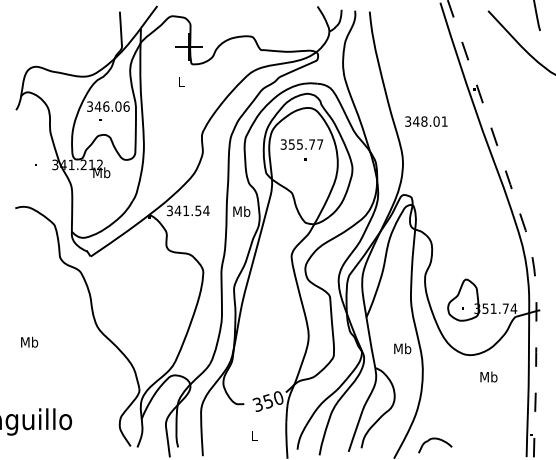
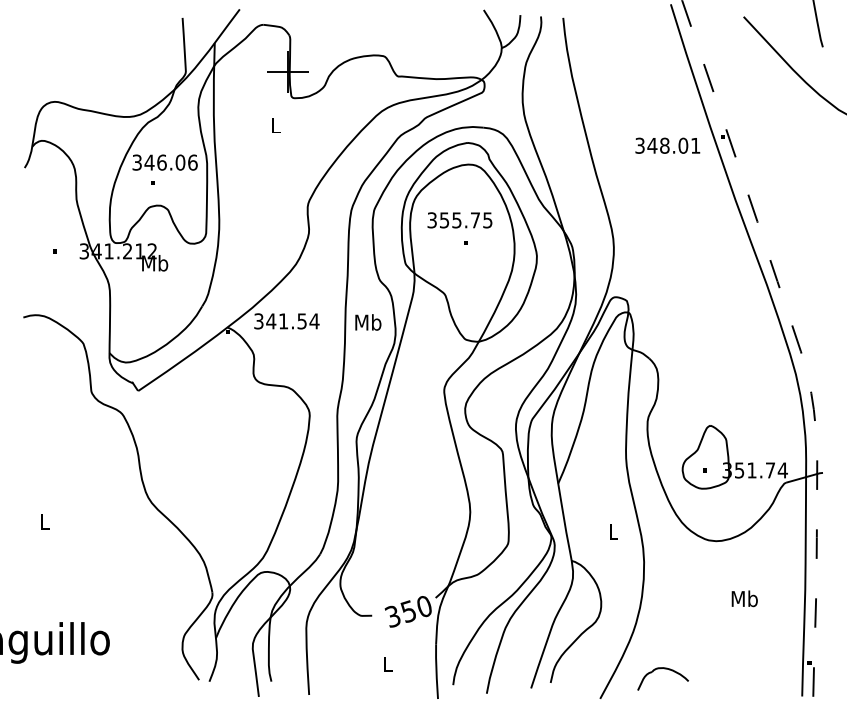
text: (426, 121) -> (667, 145), moved
text: (320, 144) -> (488, 220), 355.77 -> 355.75
text: (29, 341) -> (44, 520), Mb -> L
text: (402, 348) -> (613, 530), Mb -> L
text: (488, 376) -> (744, 598), moved

